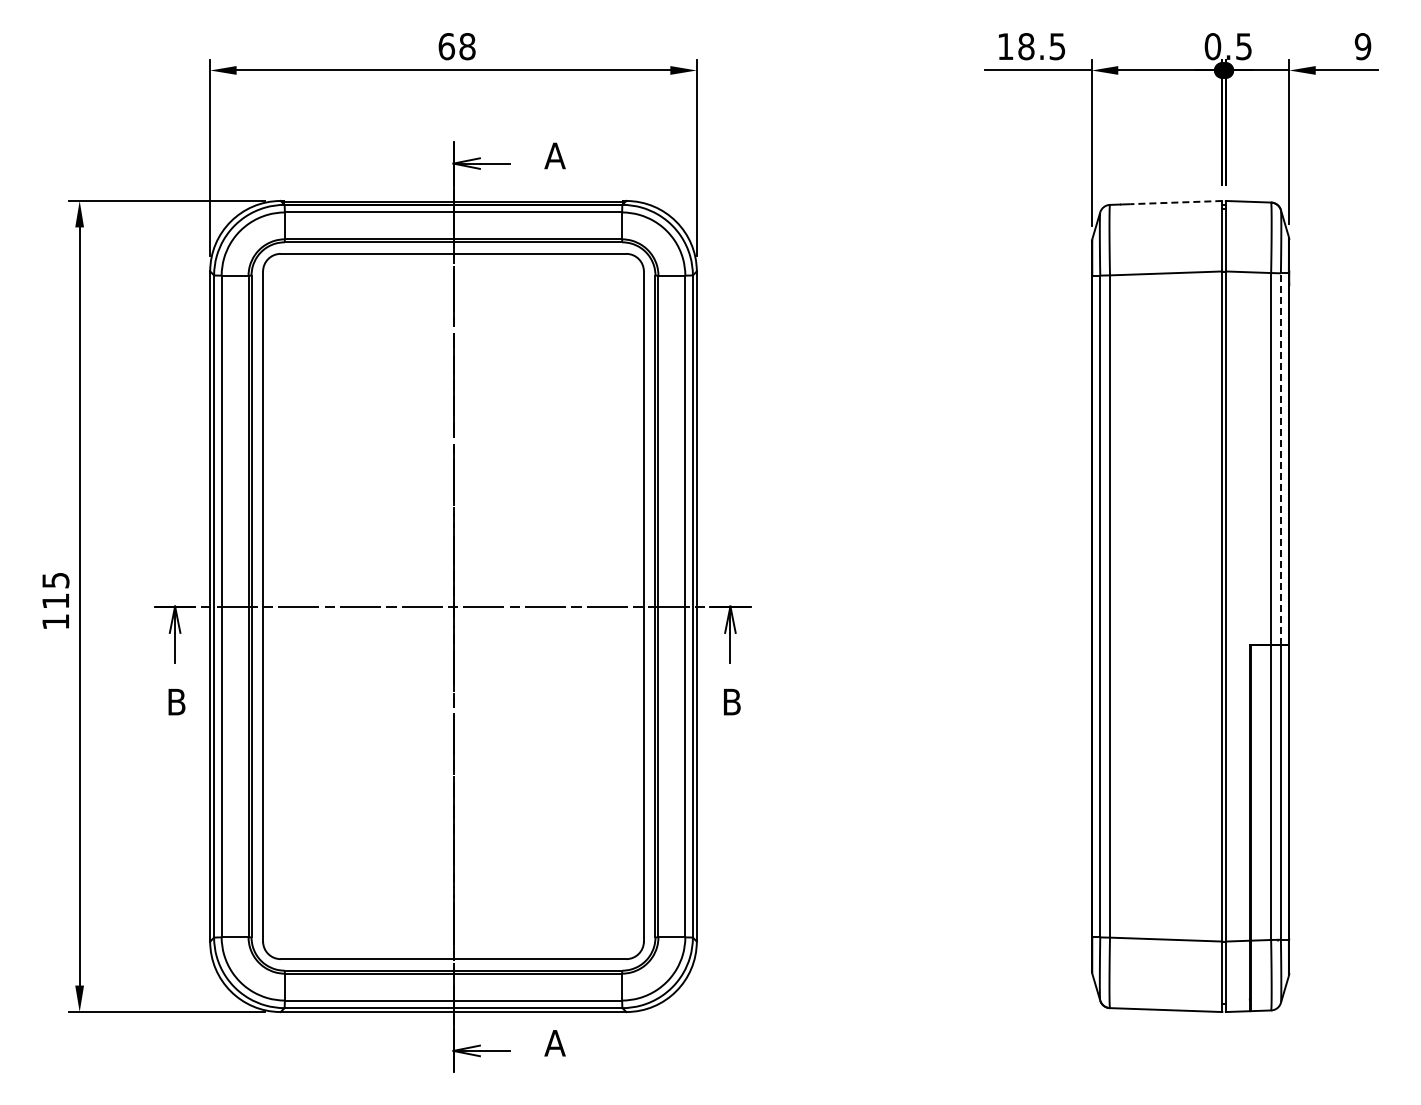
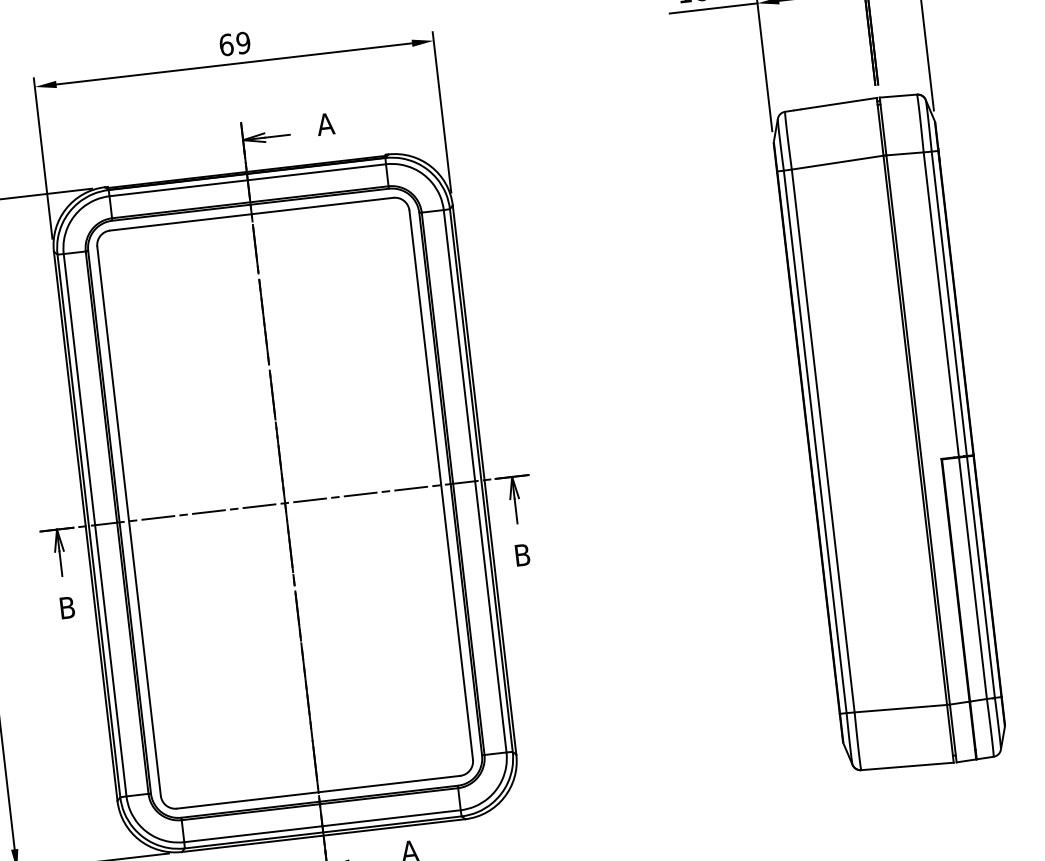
text: (467, 46) -> (243, 42), 68 -> 69
line: (1175, 202) -> (838, 103), dashed -> solid
line: (1280, 458) -> (948, 303), dashed -> solid

